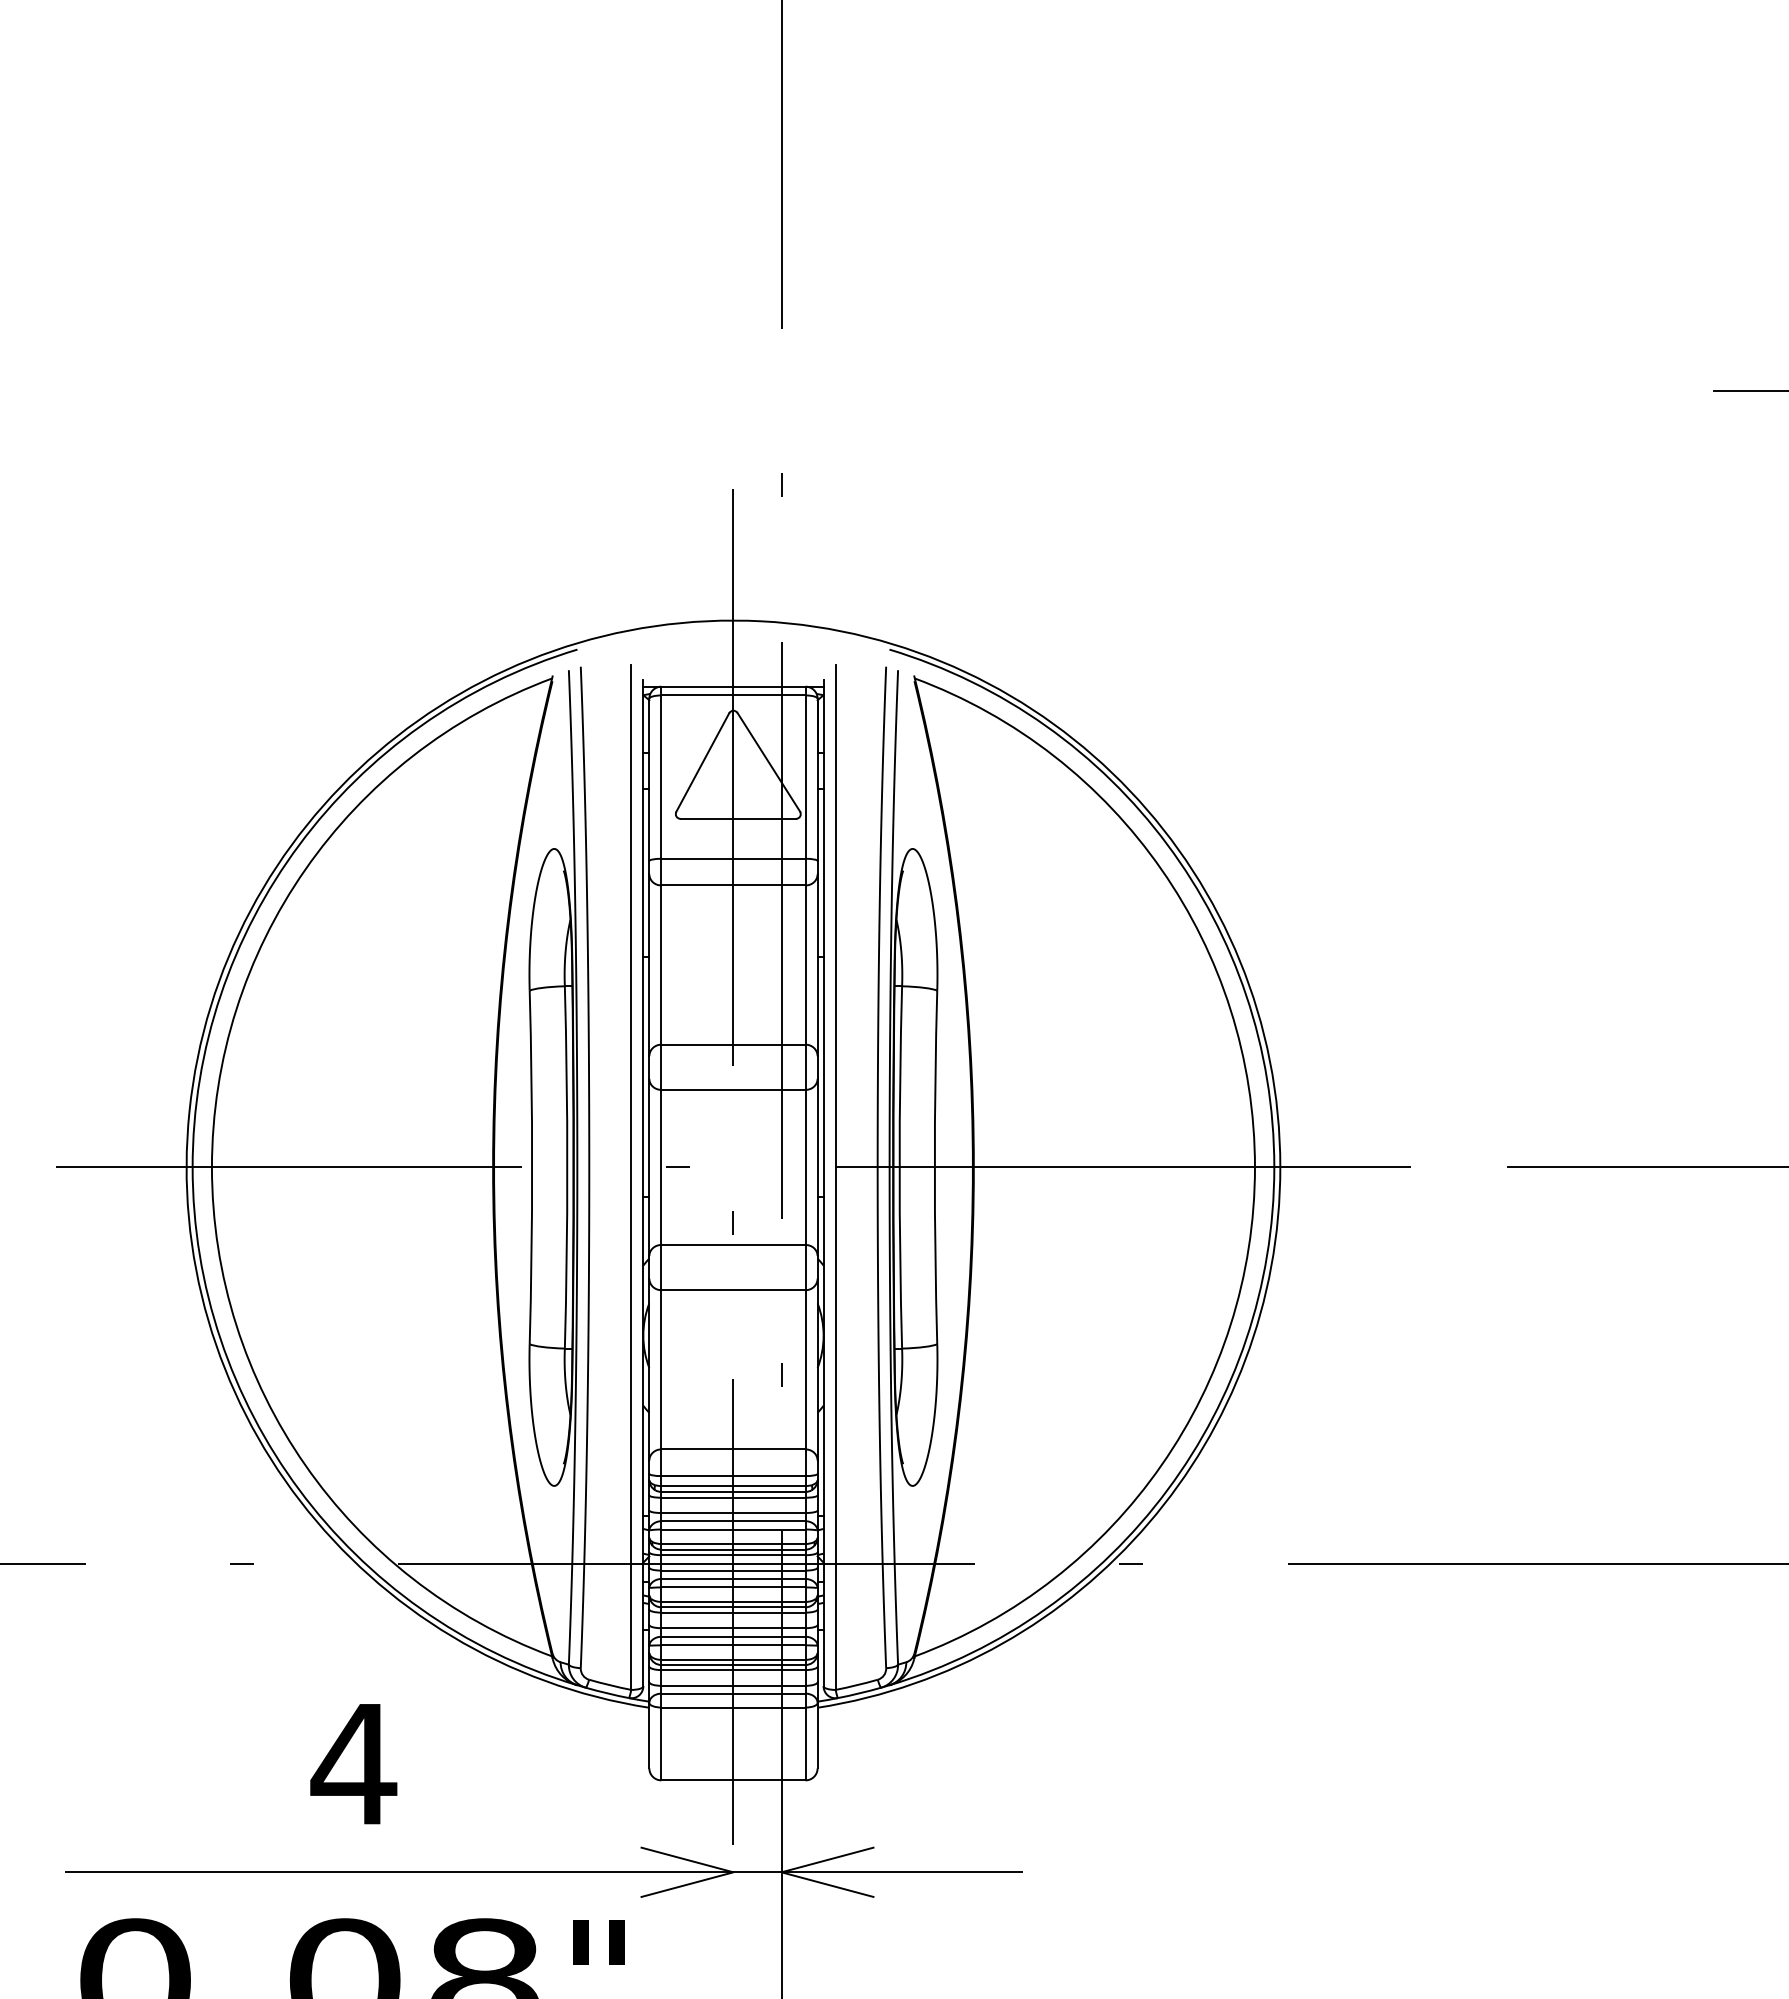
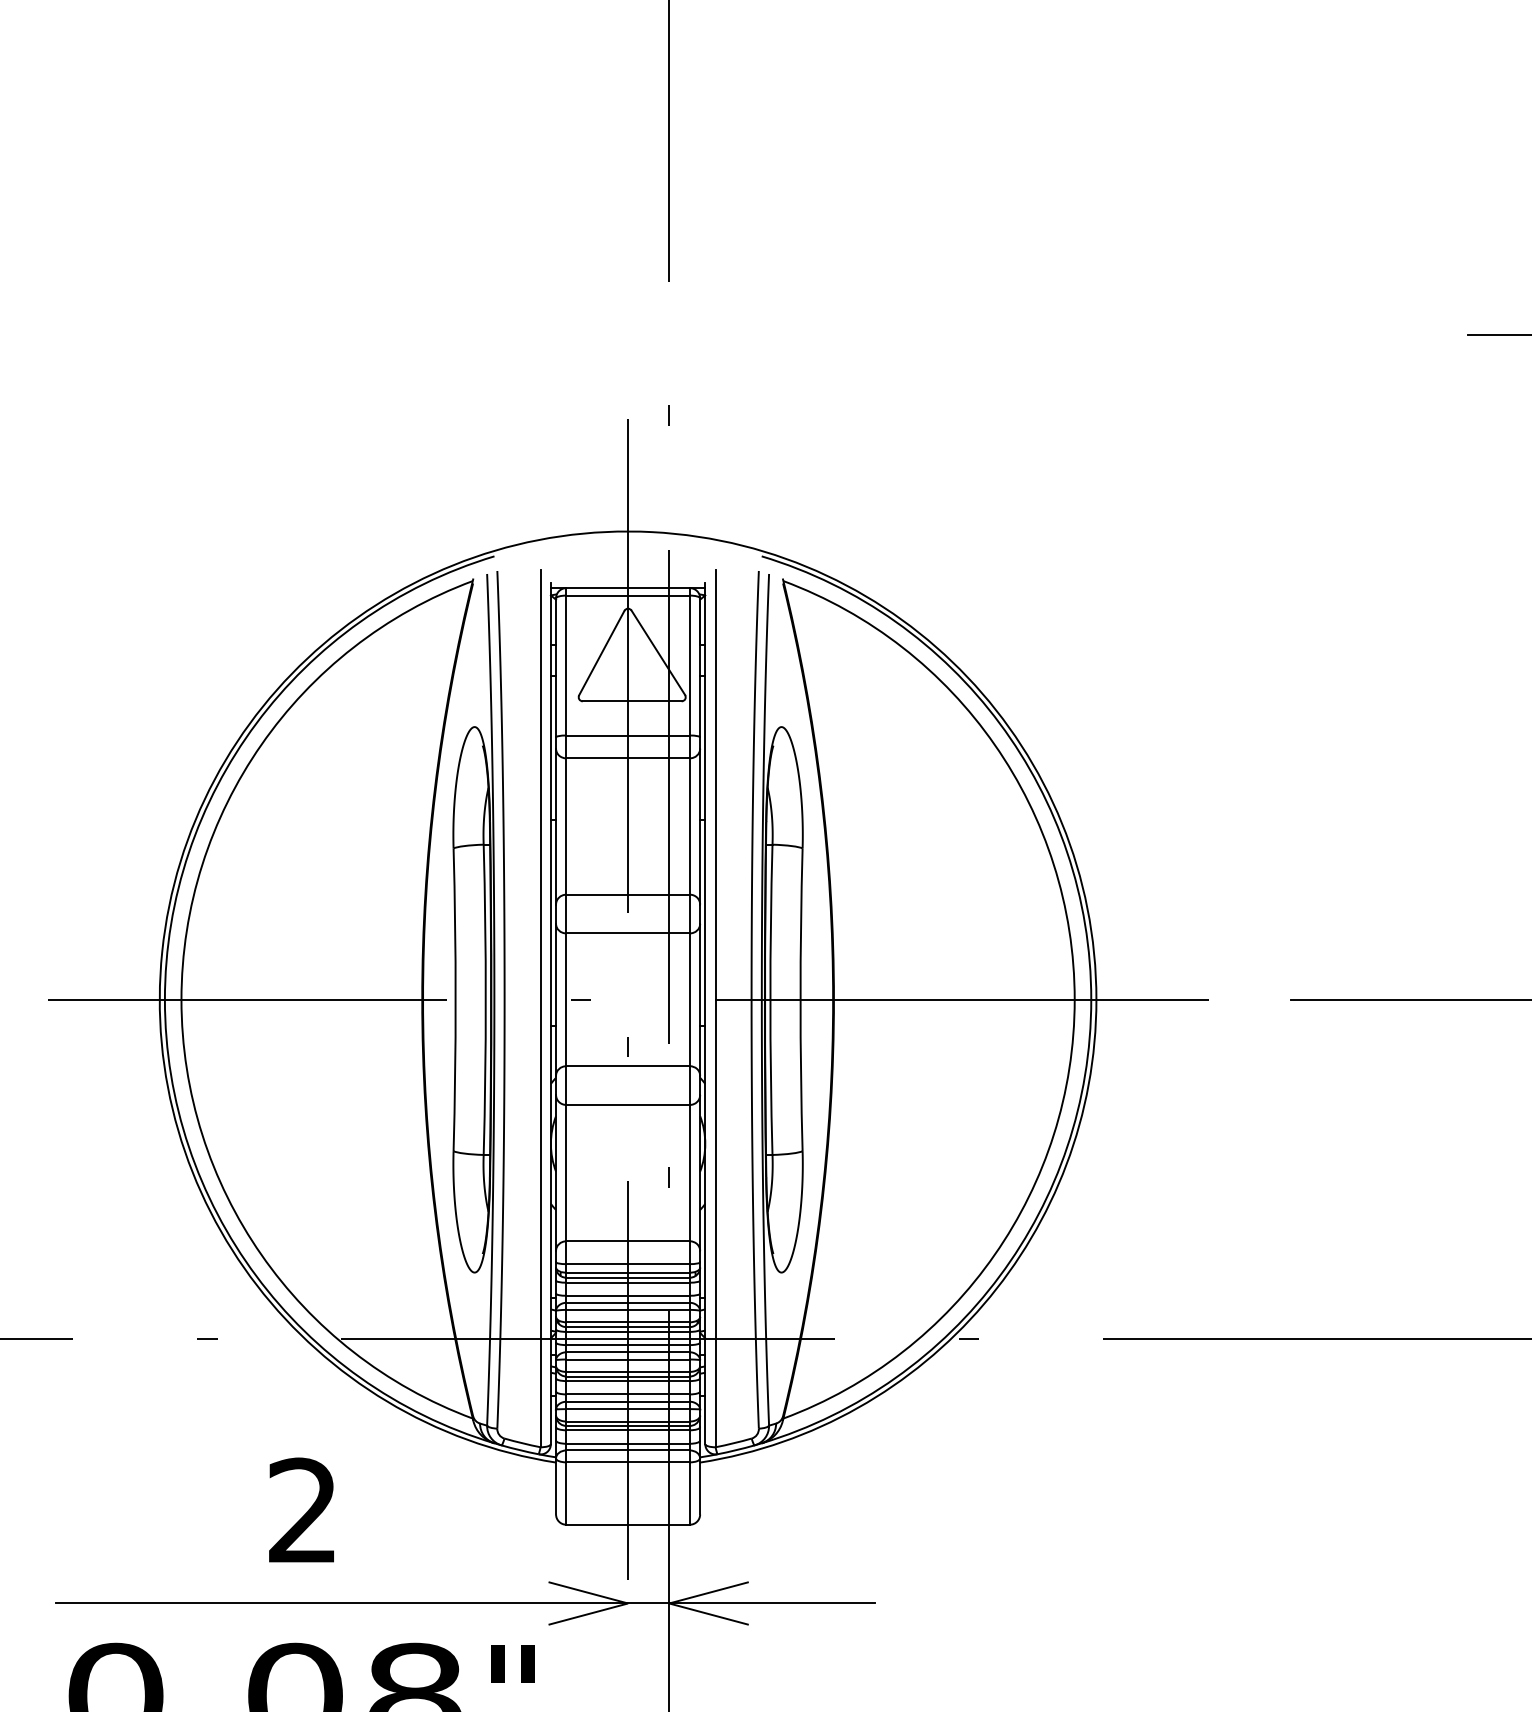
text: (353, 1762) -> (302, 1509), 4 -> 2

